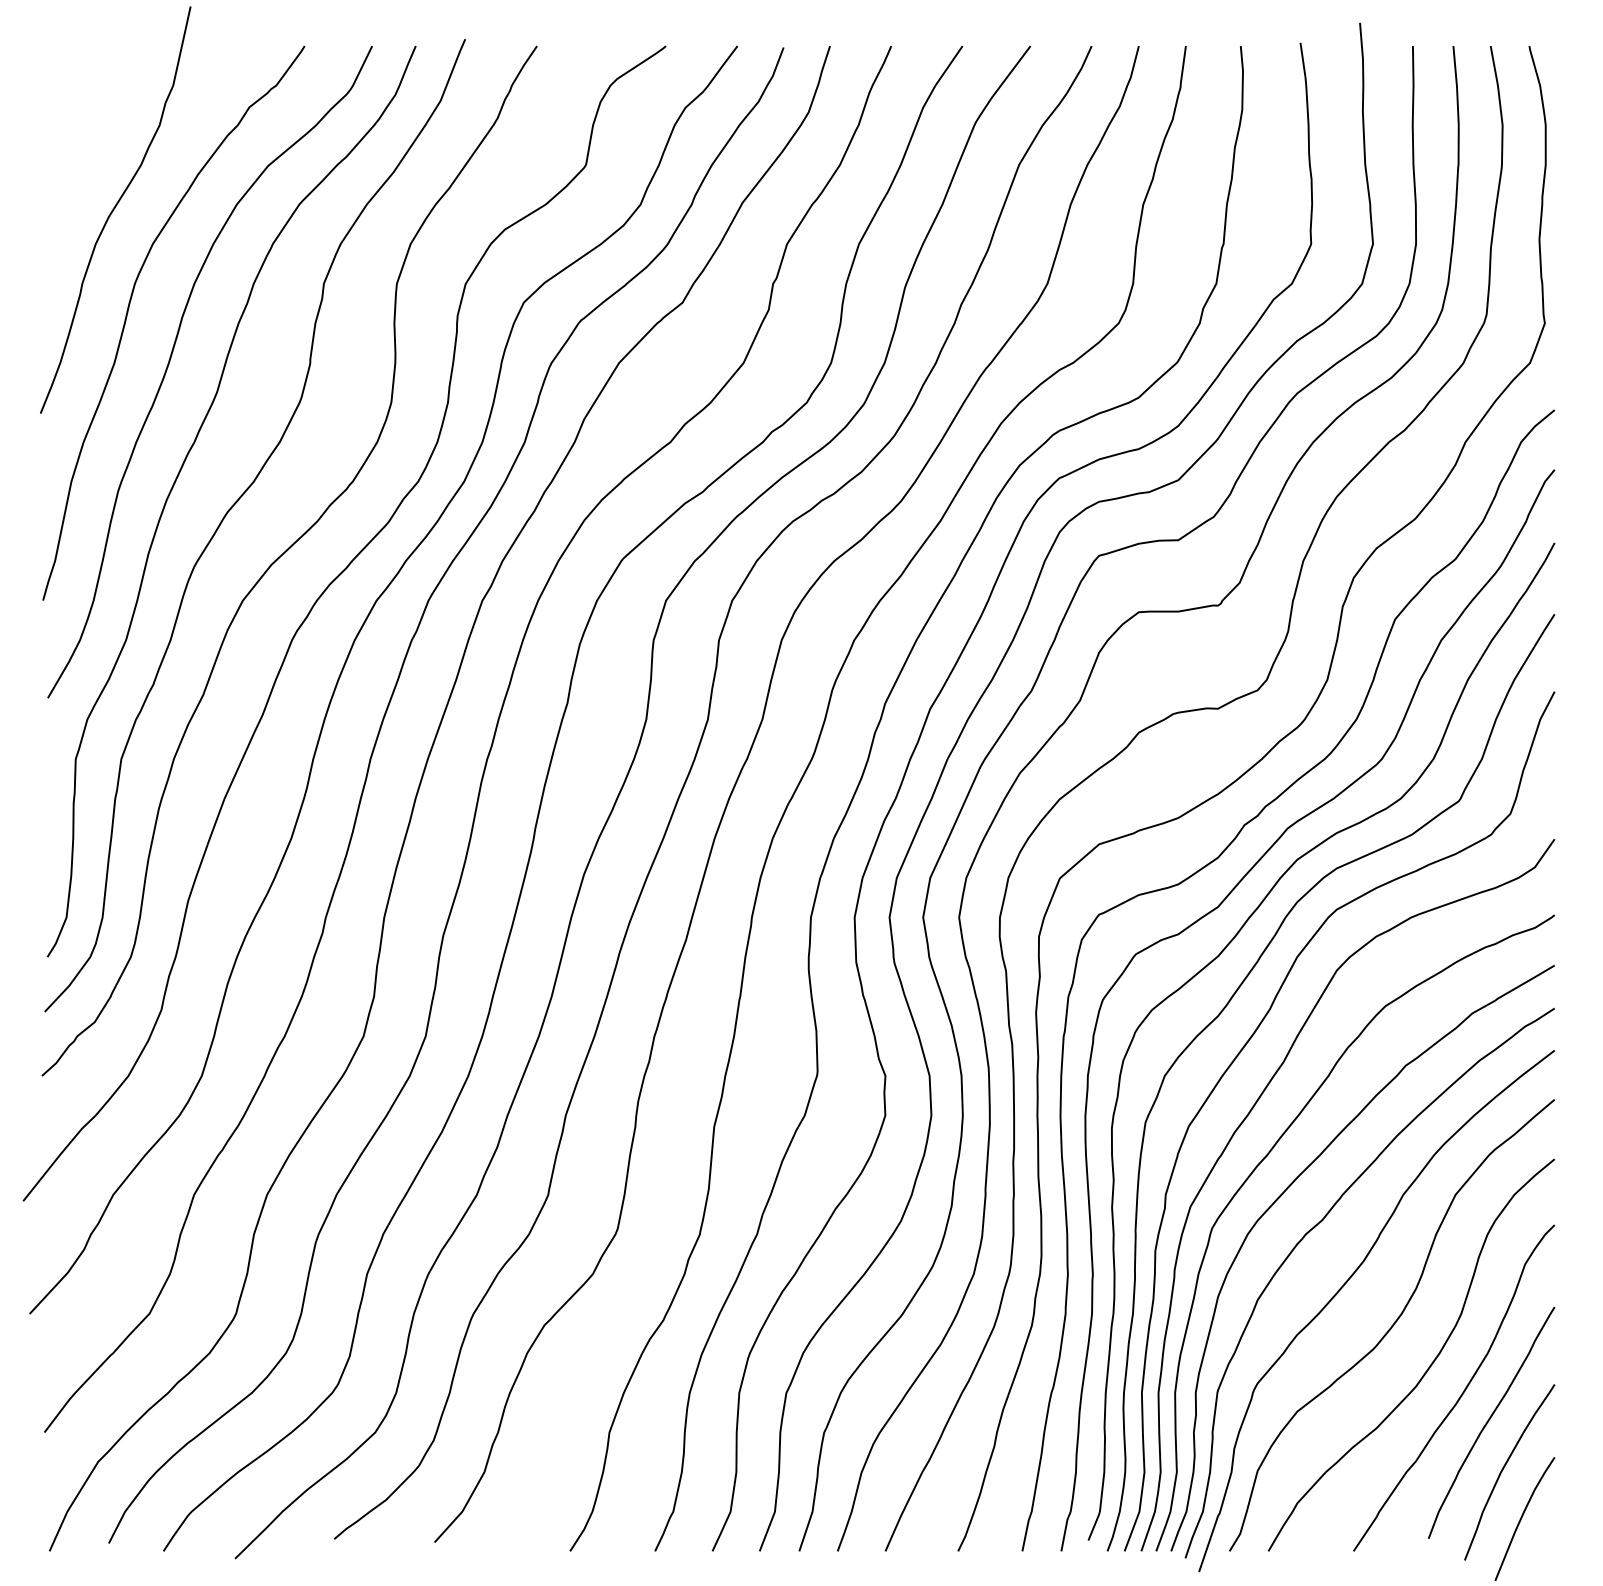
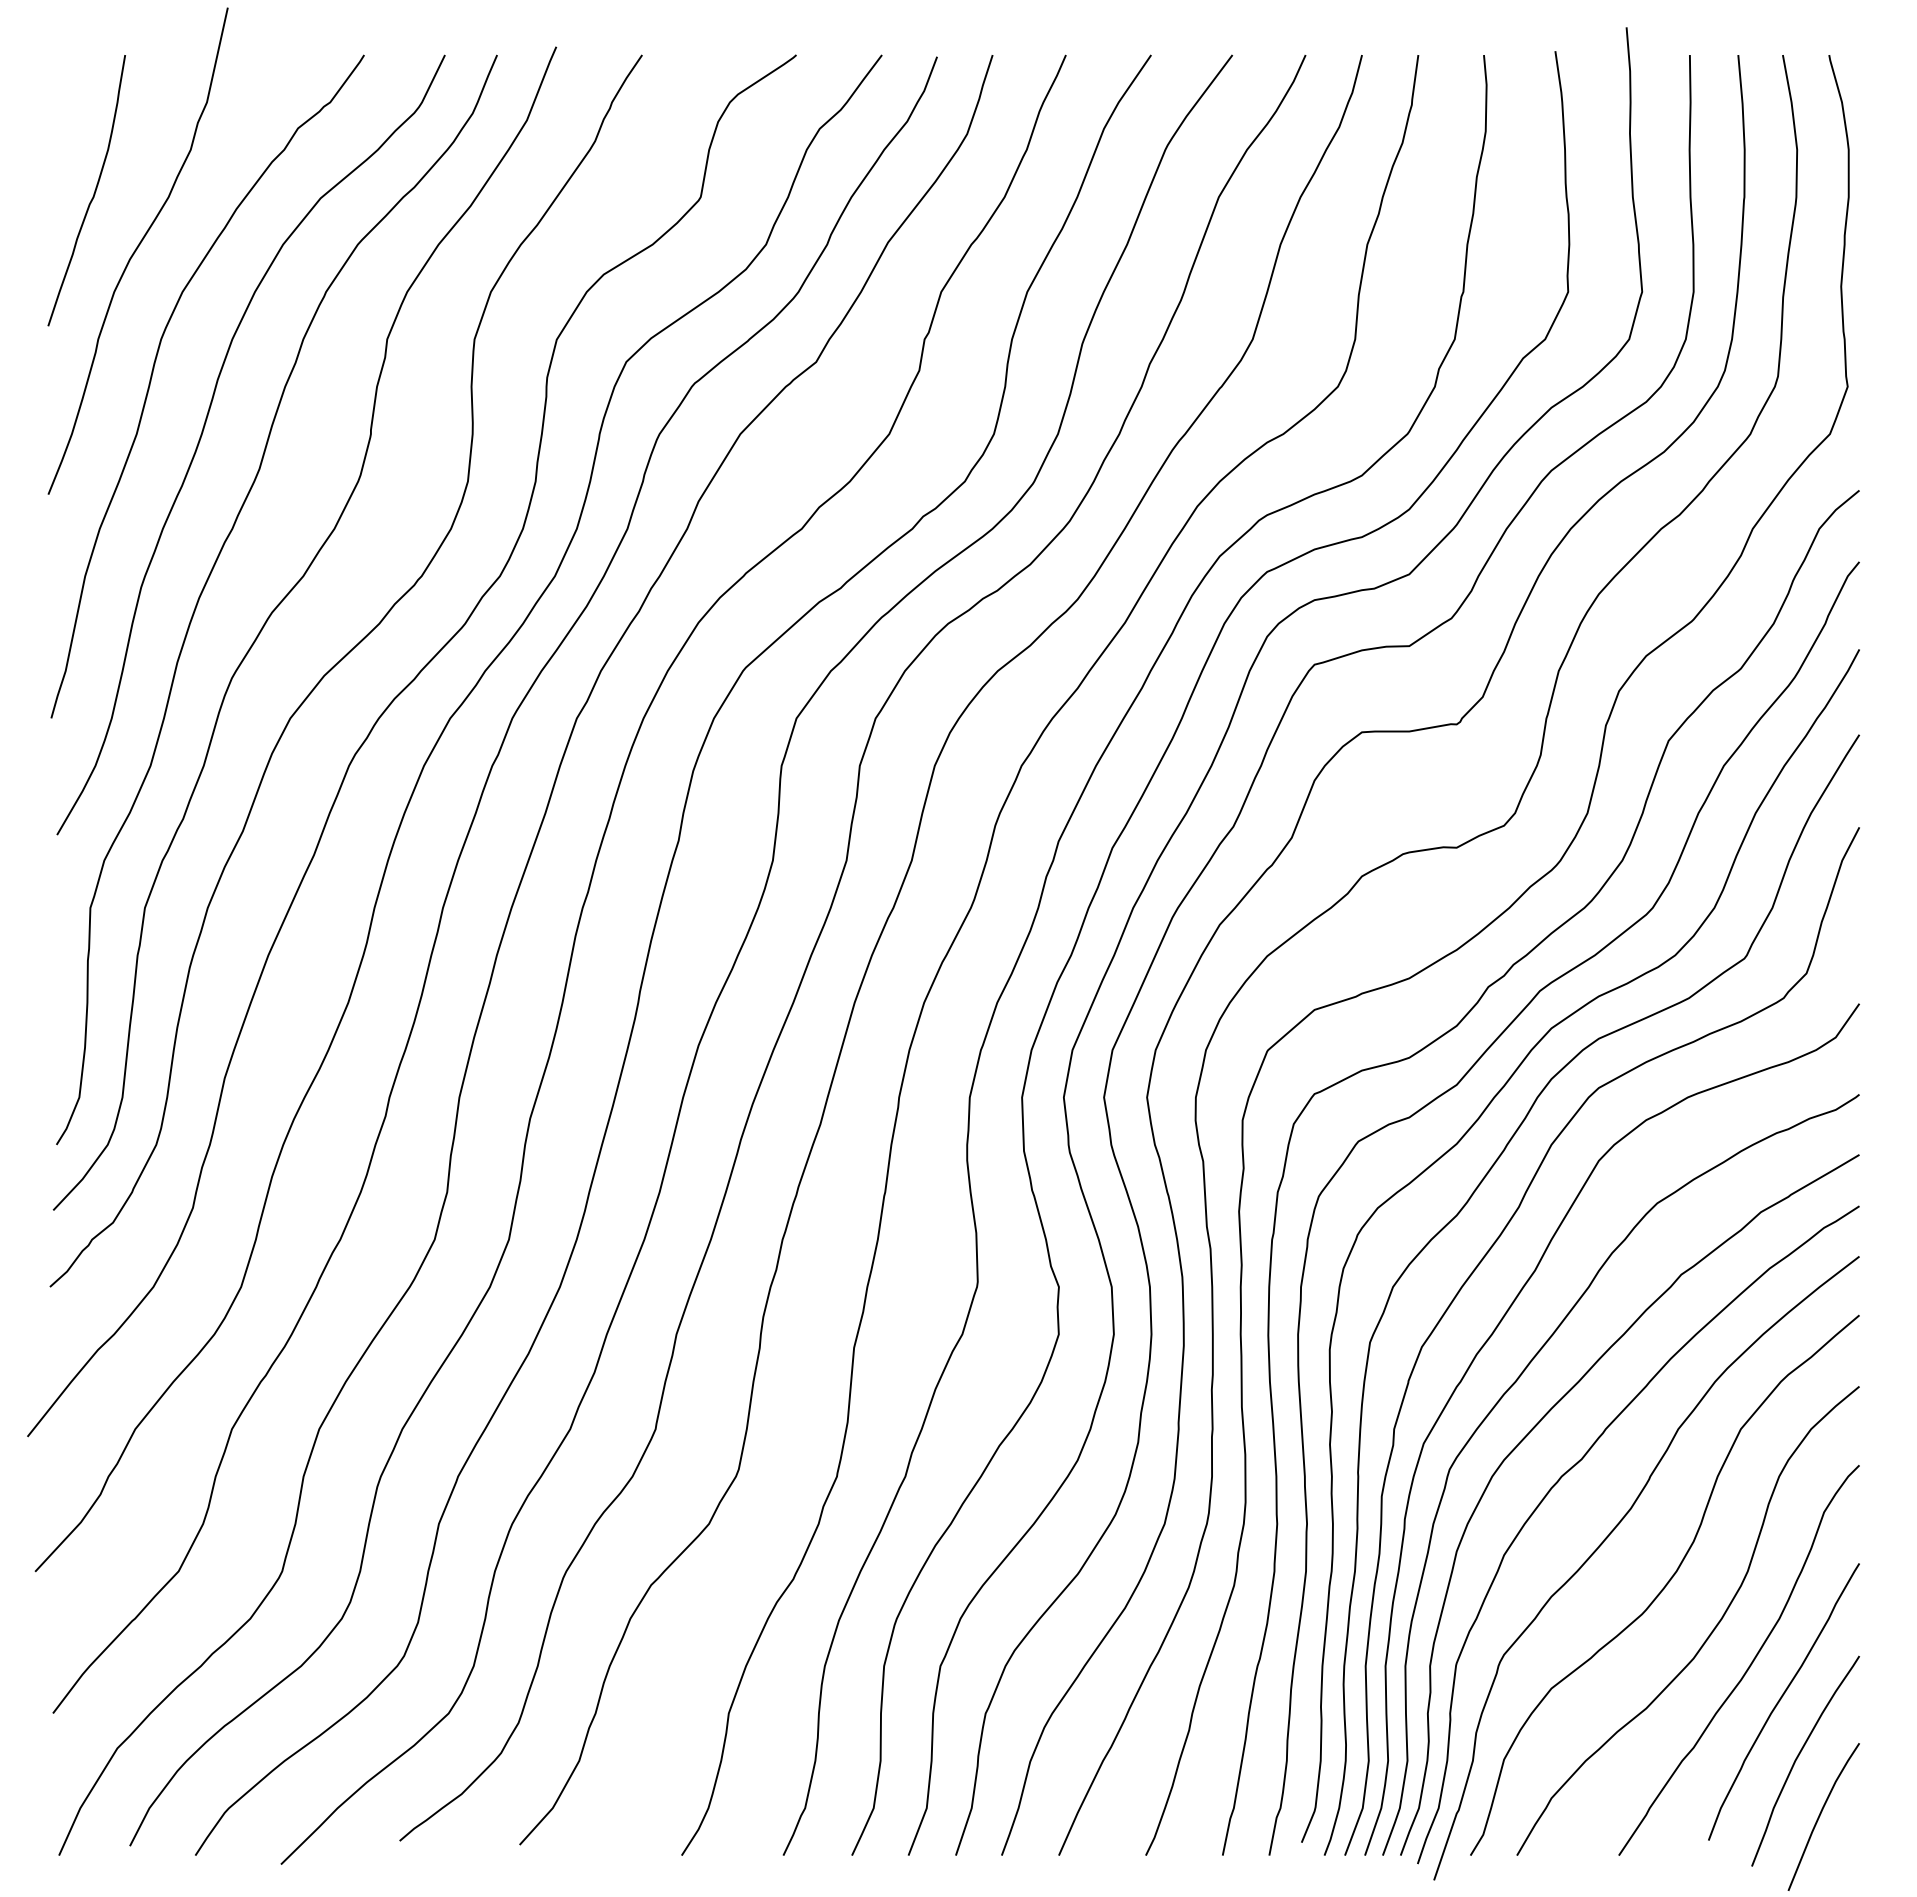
curve: (78, 161) -> (93, 193), added

